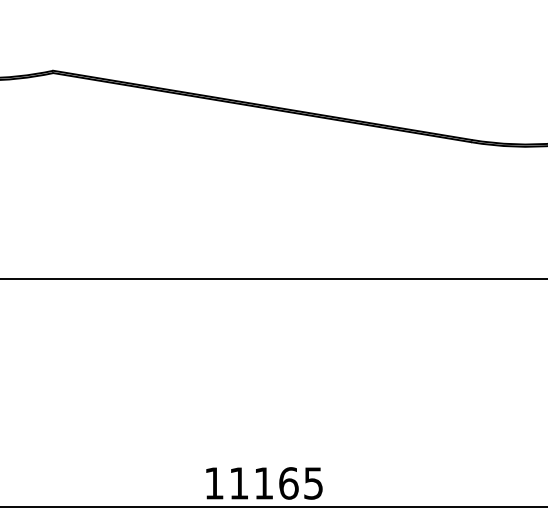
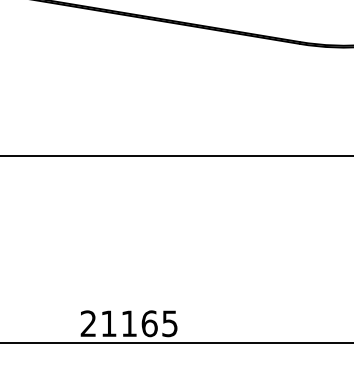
text: (213, 483) -> (87, 323), 11165 -> 21165

